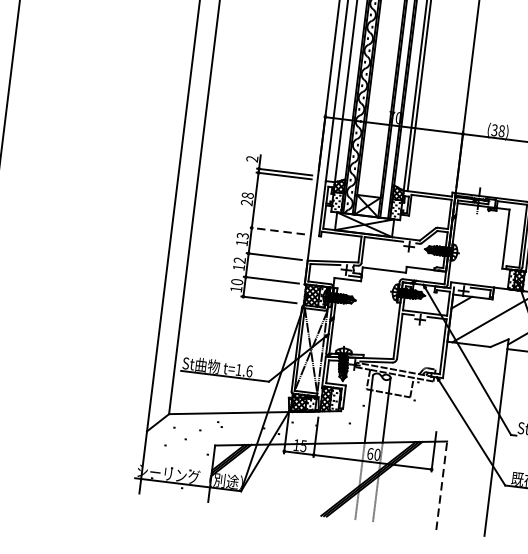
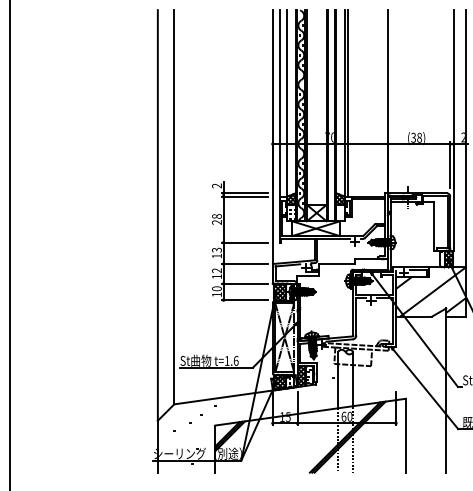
line: (276, 230) -> (244, 242), dashed -> solid
line: (441, 485) -> (405, 435), dashed -> solid

